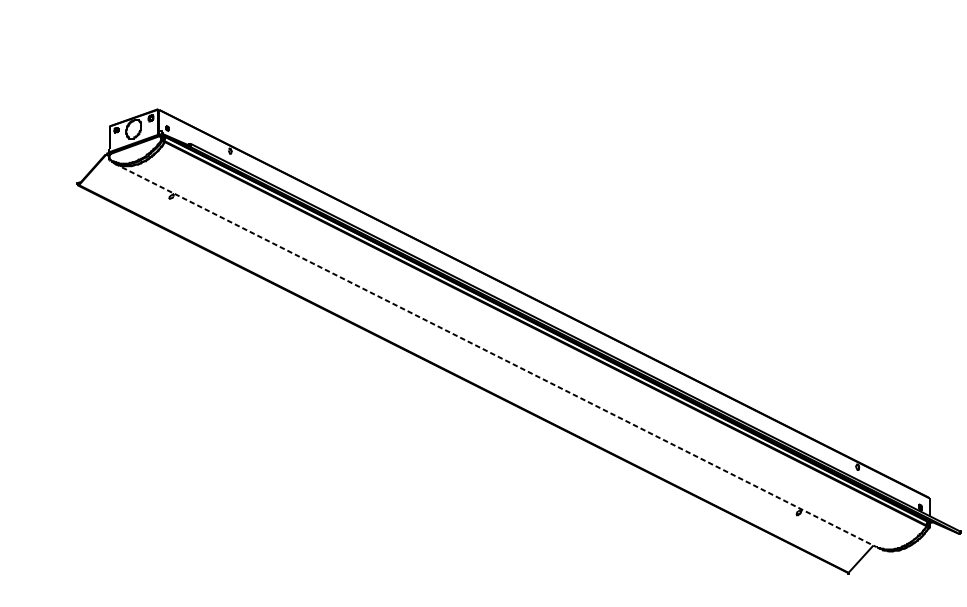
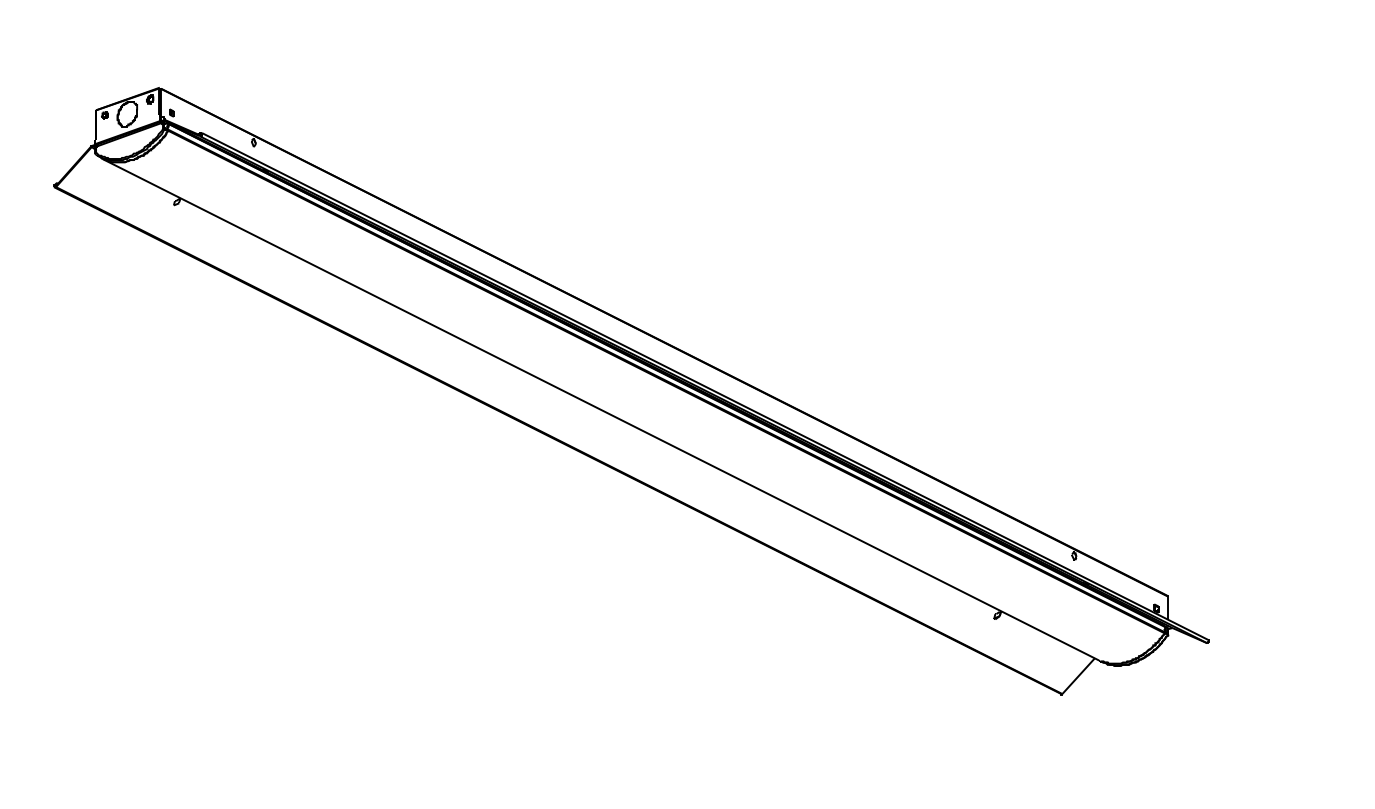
line: (495, 355) -> (600, 409), dashed -> solid

